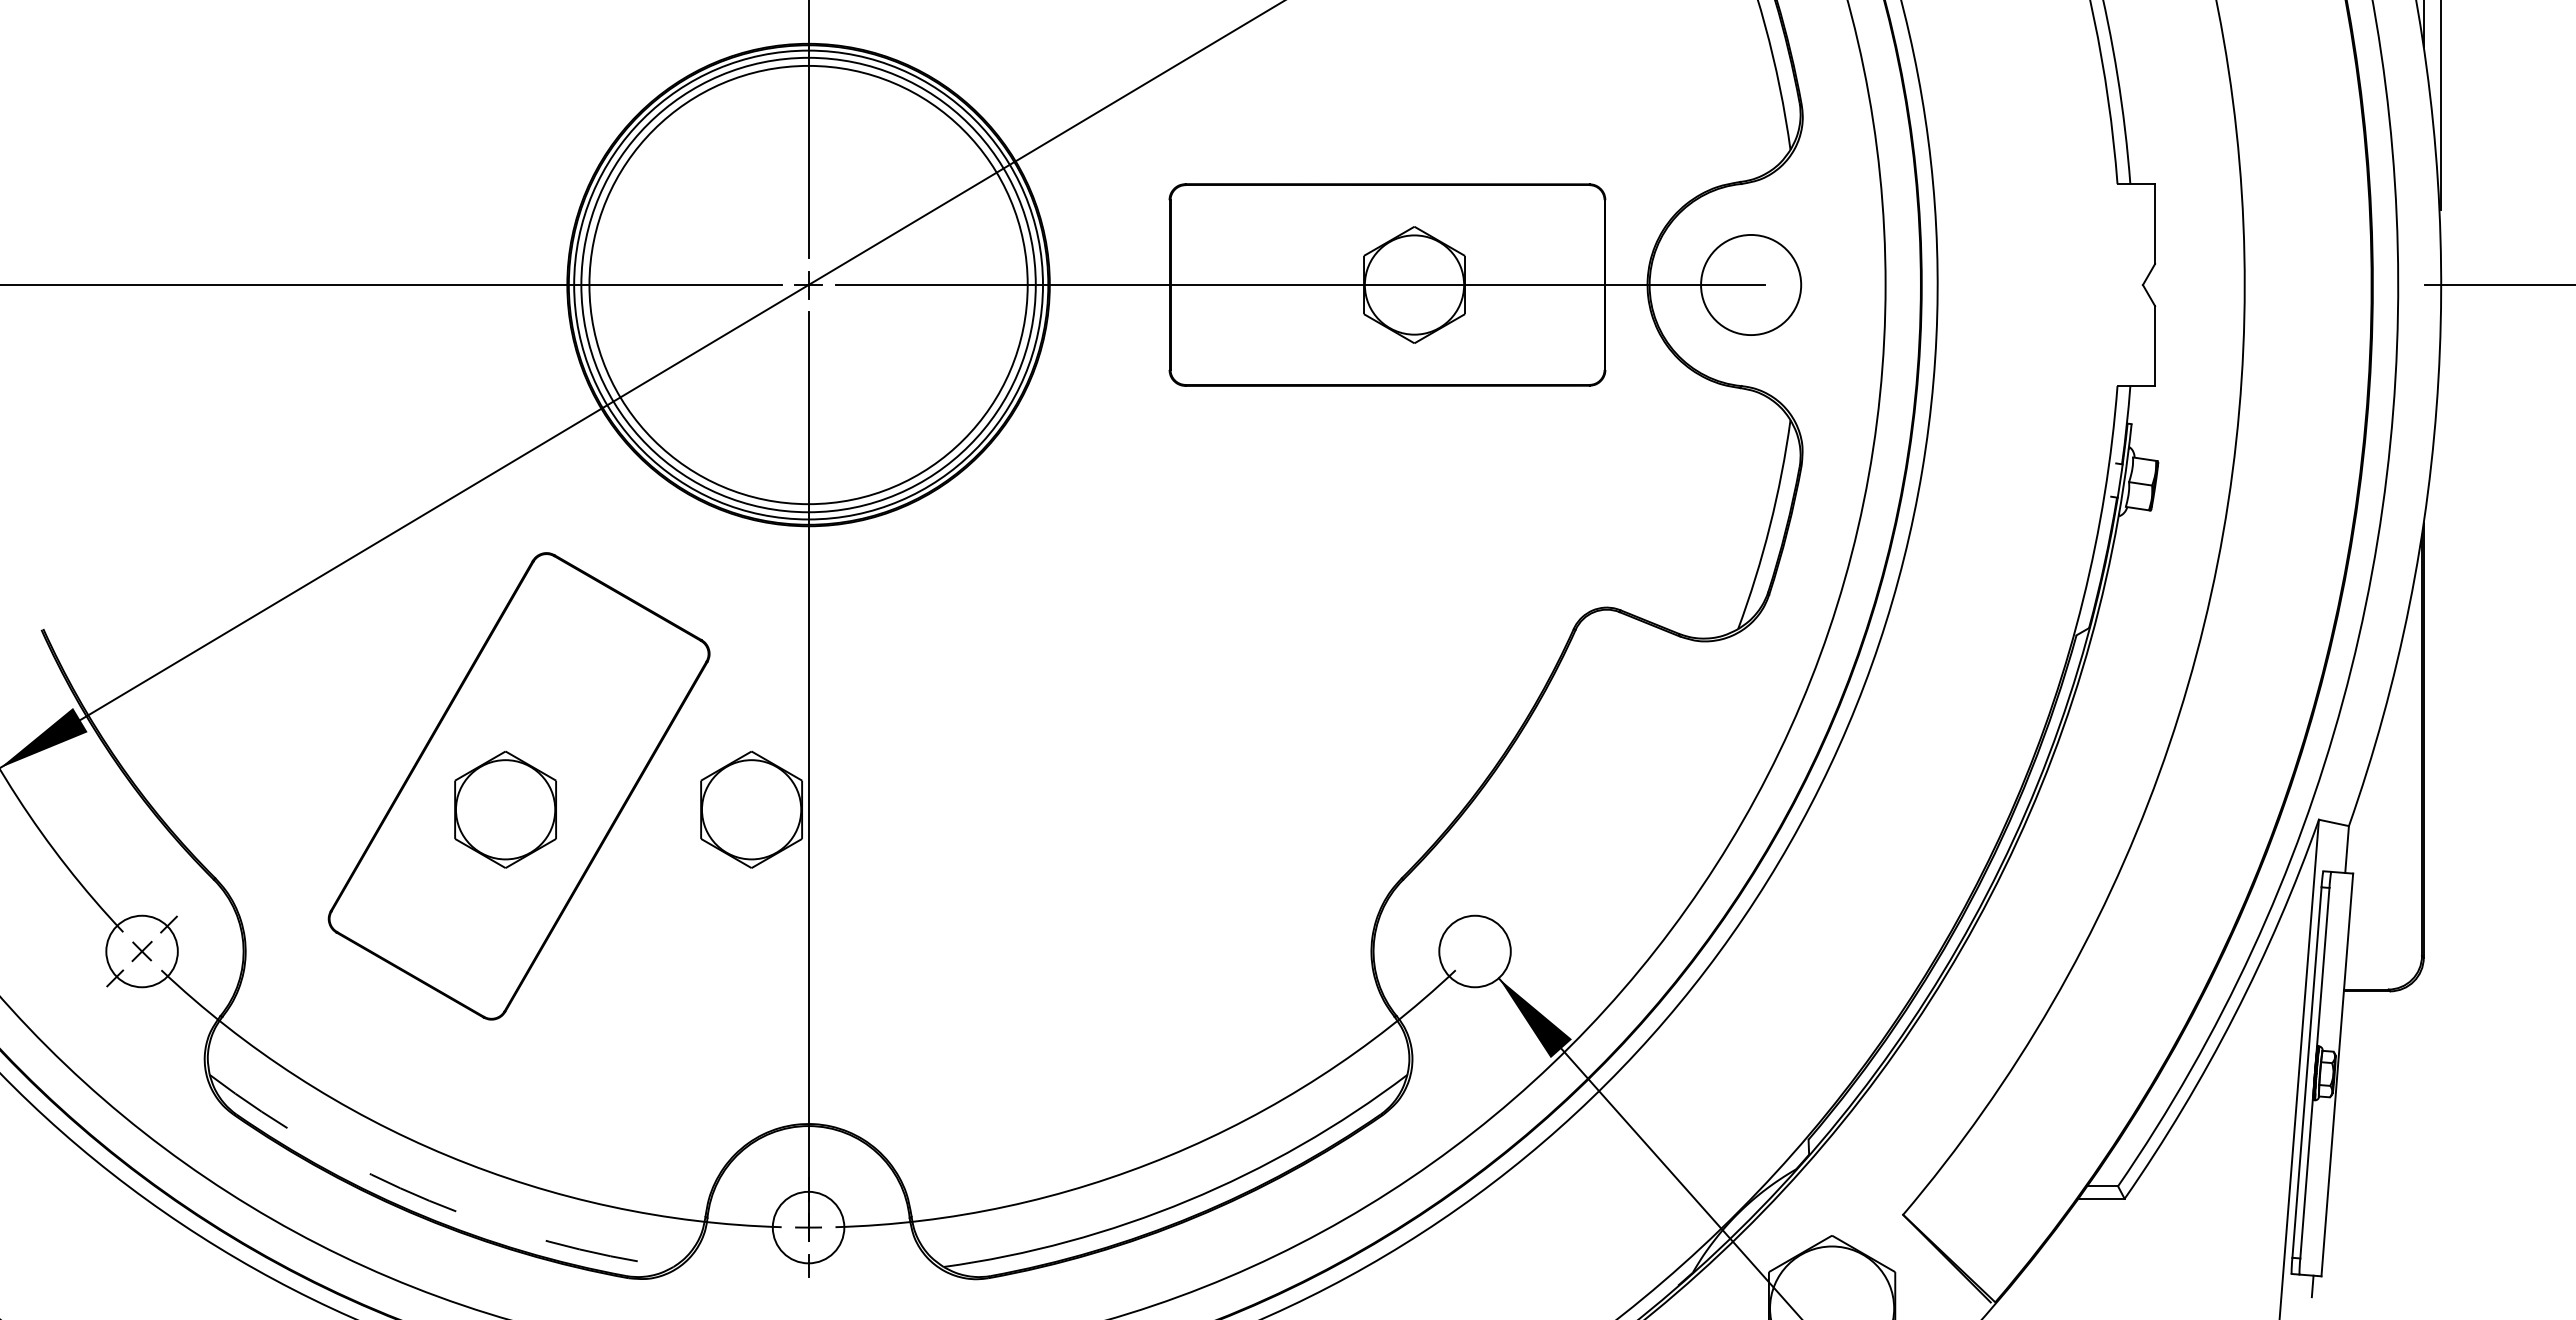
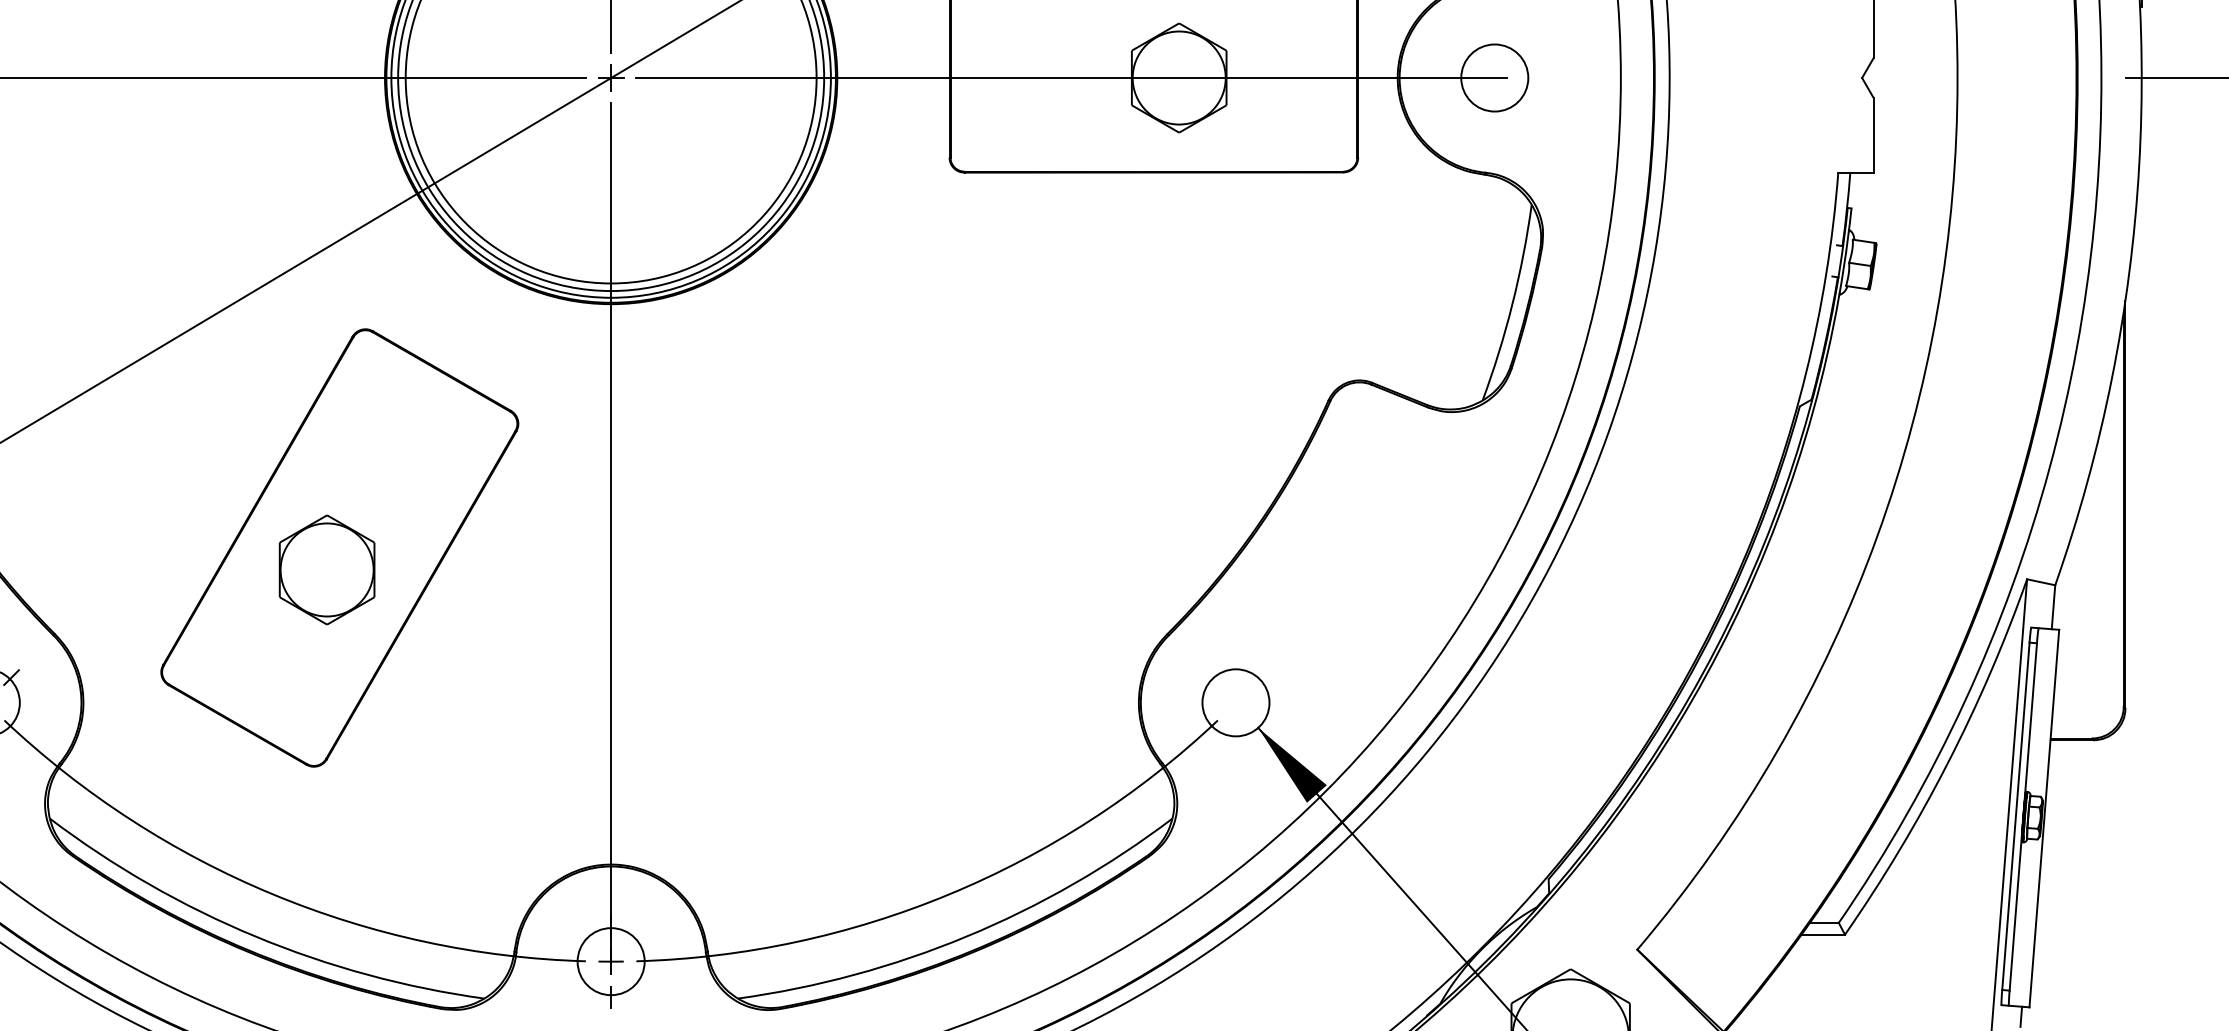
circle: (1750, 284) -> (1494, 77), size x0.71
part: (751, 809) -> (557, 569), removed
arc: (429, 1200) -> (255, 936), dashed -> solid

